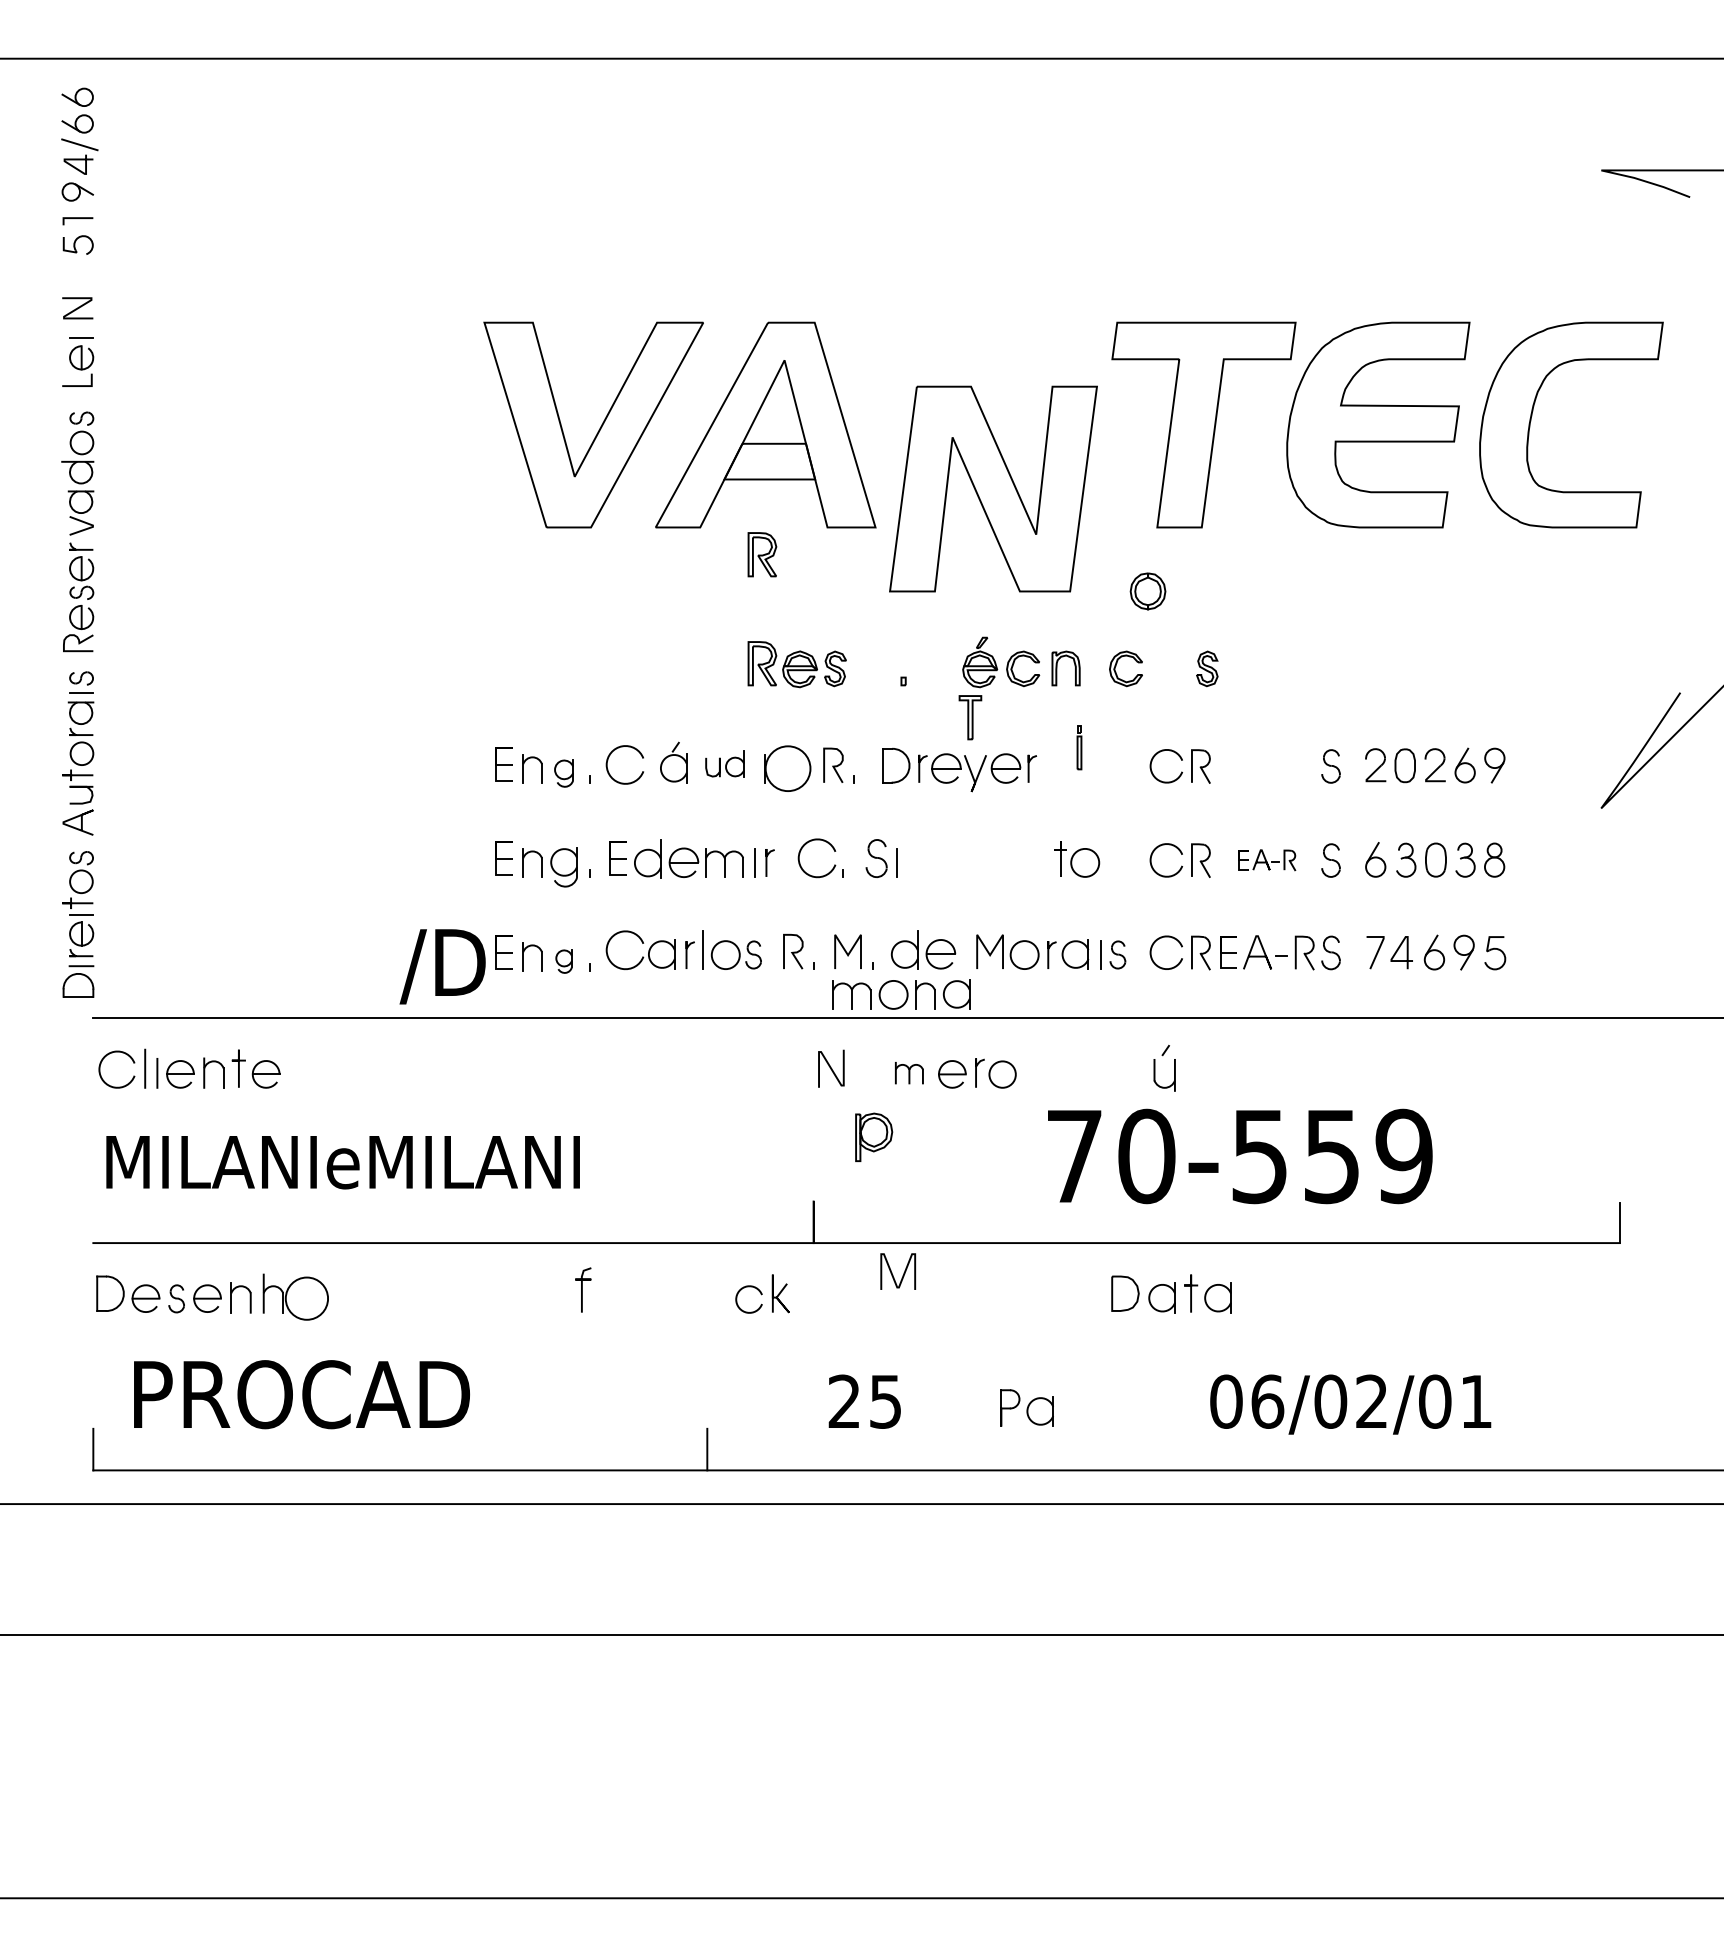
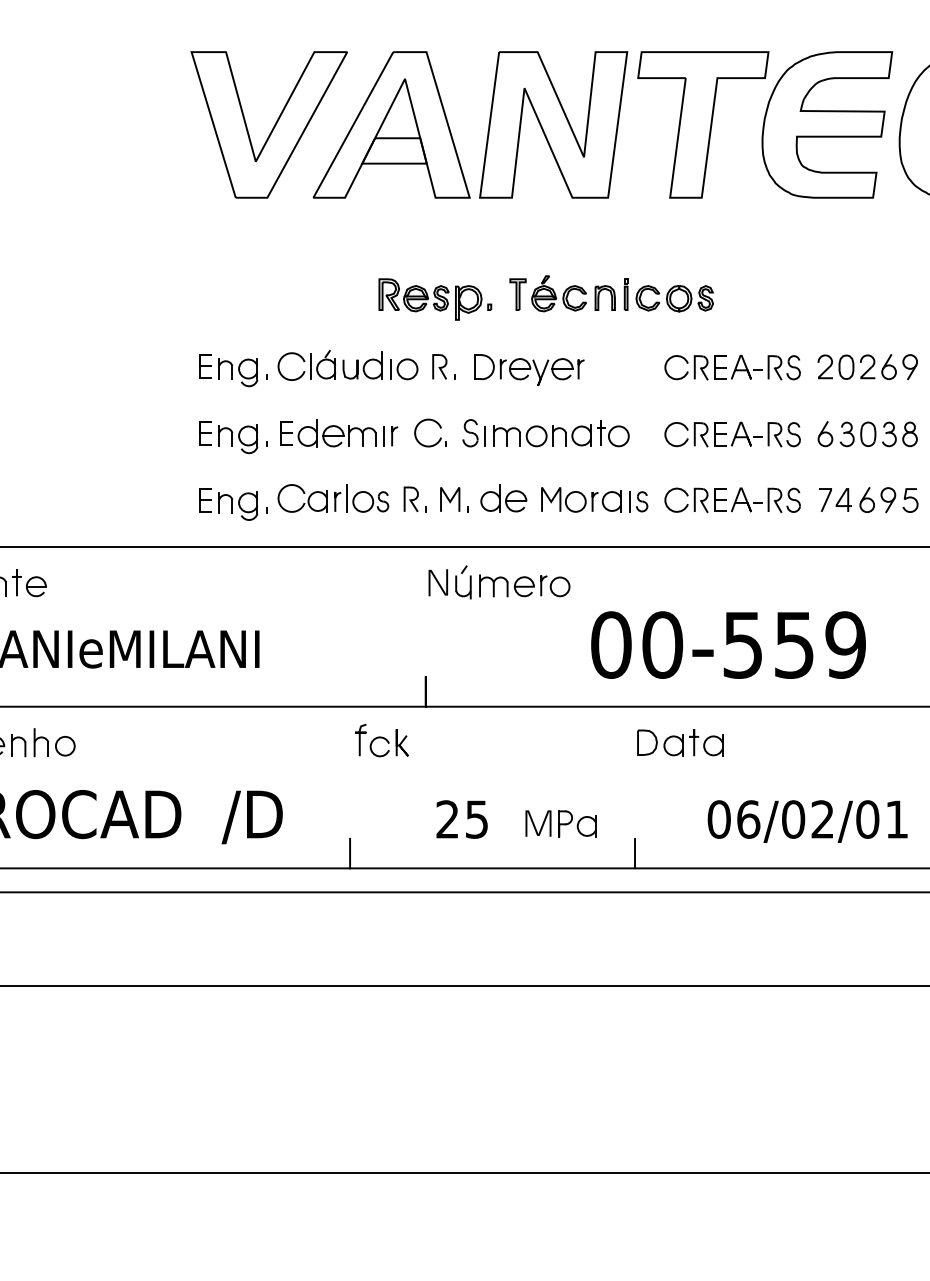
part: (993, 488) -> (553, 124), moved
part: (762, 554) -> (389, 216), removed
part: (1147, 591) -> (678, 298), moved
part: (970, 717) -> (518, 294), moved
part: (1079, 747) -> (626, 294), moved
part: (724, 763) -> (362, 365), size x1.43
line: (651, 764) -> (310, 366), added
part: (1267, 765) -> (748, 367), added
circle: (788, 768) -> (407, 369), size x0.62
part: (563, 773) -> (247, 372), size x1.43
part: (1267, 859) -> (748, 433), size x1.67
part: (563, 961) -> (247, 506), size x1.67
text: (442, 966) -> (252, 817), moved
part: (901, 994) -> (542, 436), moved
part: (1155, 1067) -> (456, 581), moved
part: (909, 1072) -> (493, 585), size x1.43
part: (874, 1136) -> (469, 302), moved
text: (1074, 1156) -> (611, 645), 70-559 -> 00-559
curve: (903, 1272) -> (542, 824), moved
curve: (582, 1289) -> (360, 739), moved
circle: (306, 1298) -> (65, 746), size x0.62
line: (1107, 1449) -> (634, 853), added

